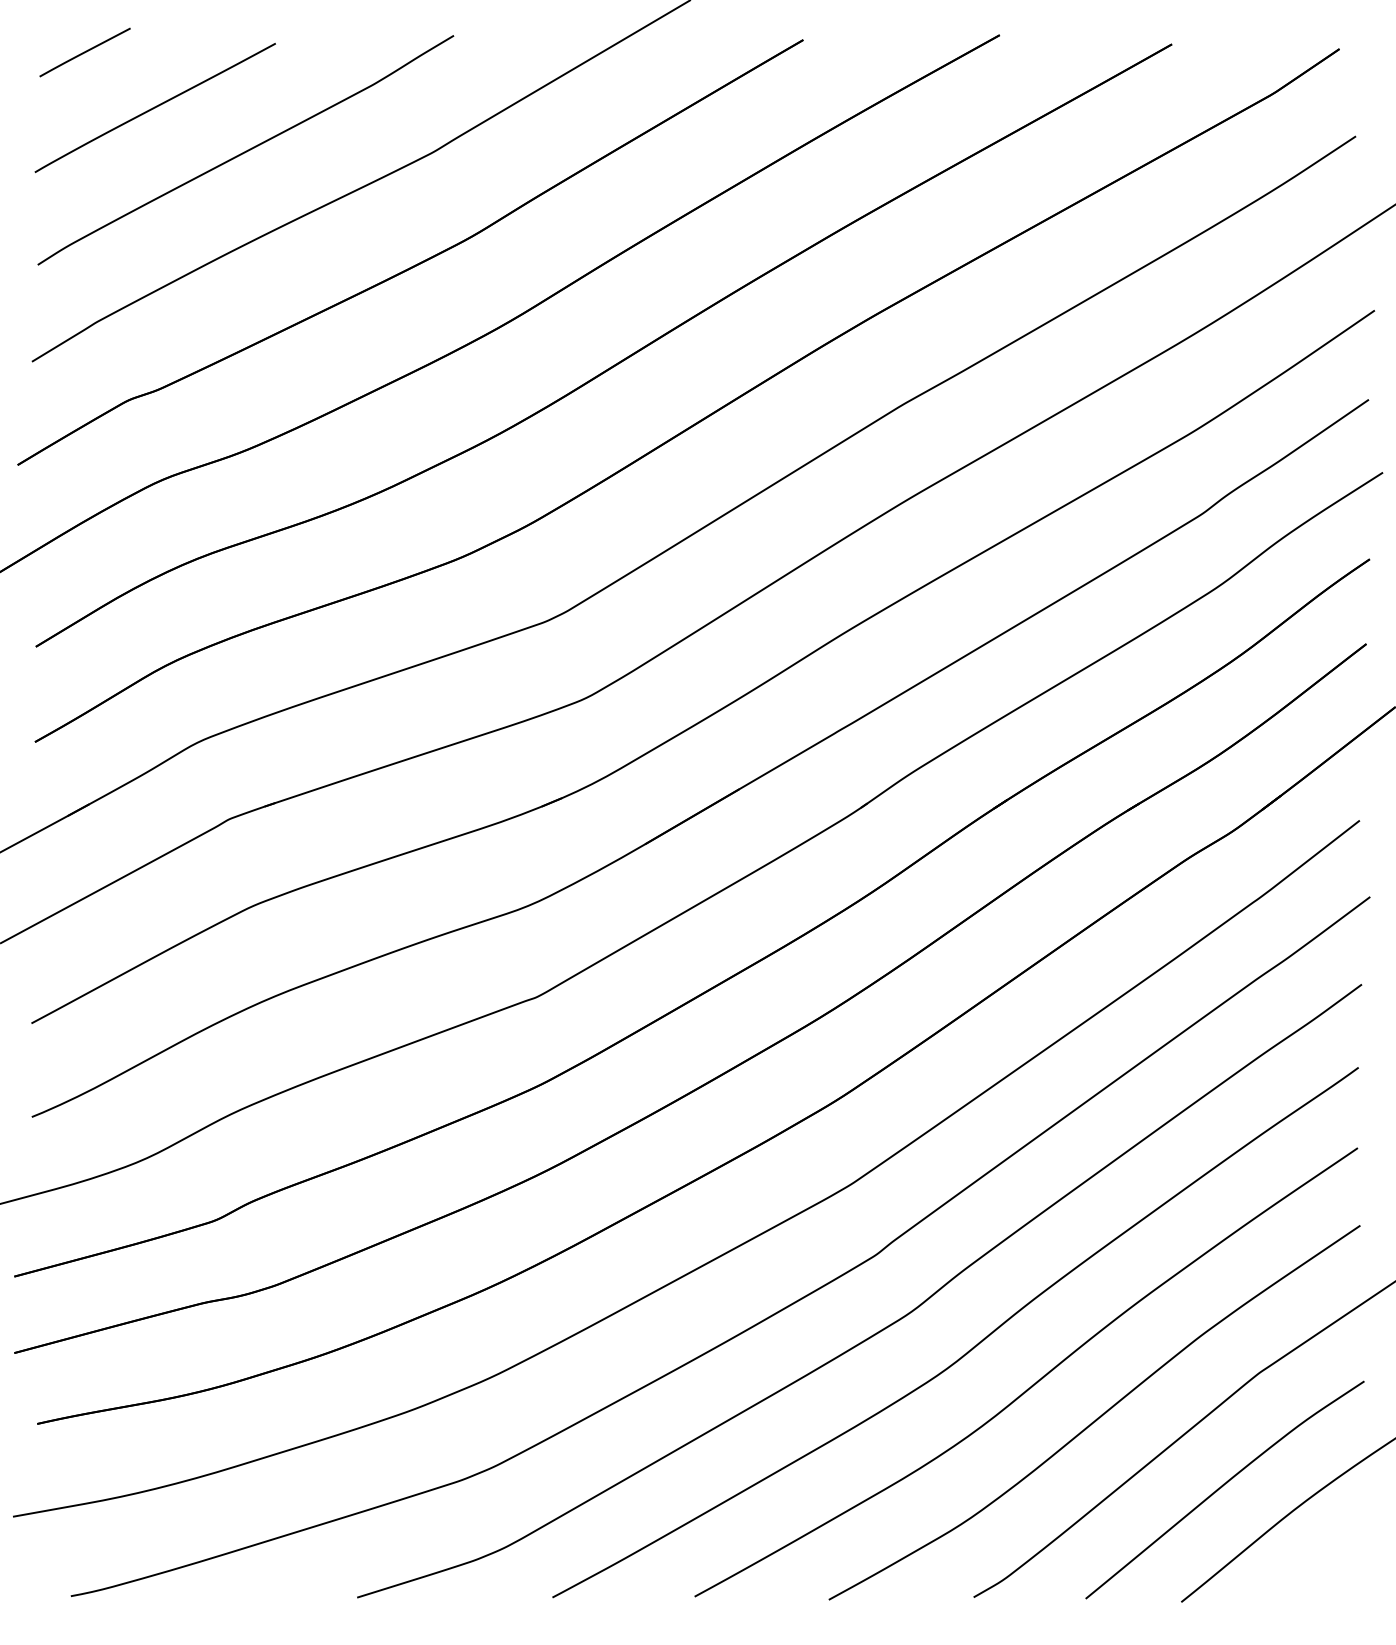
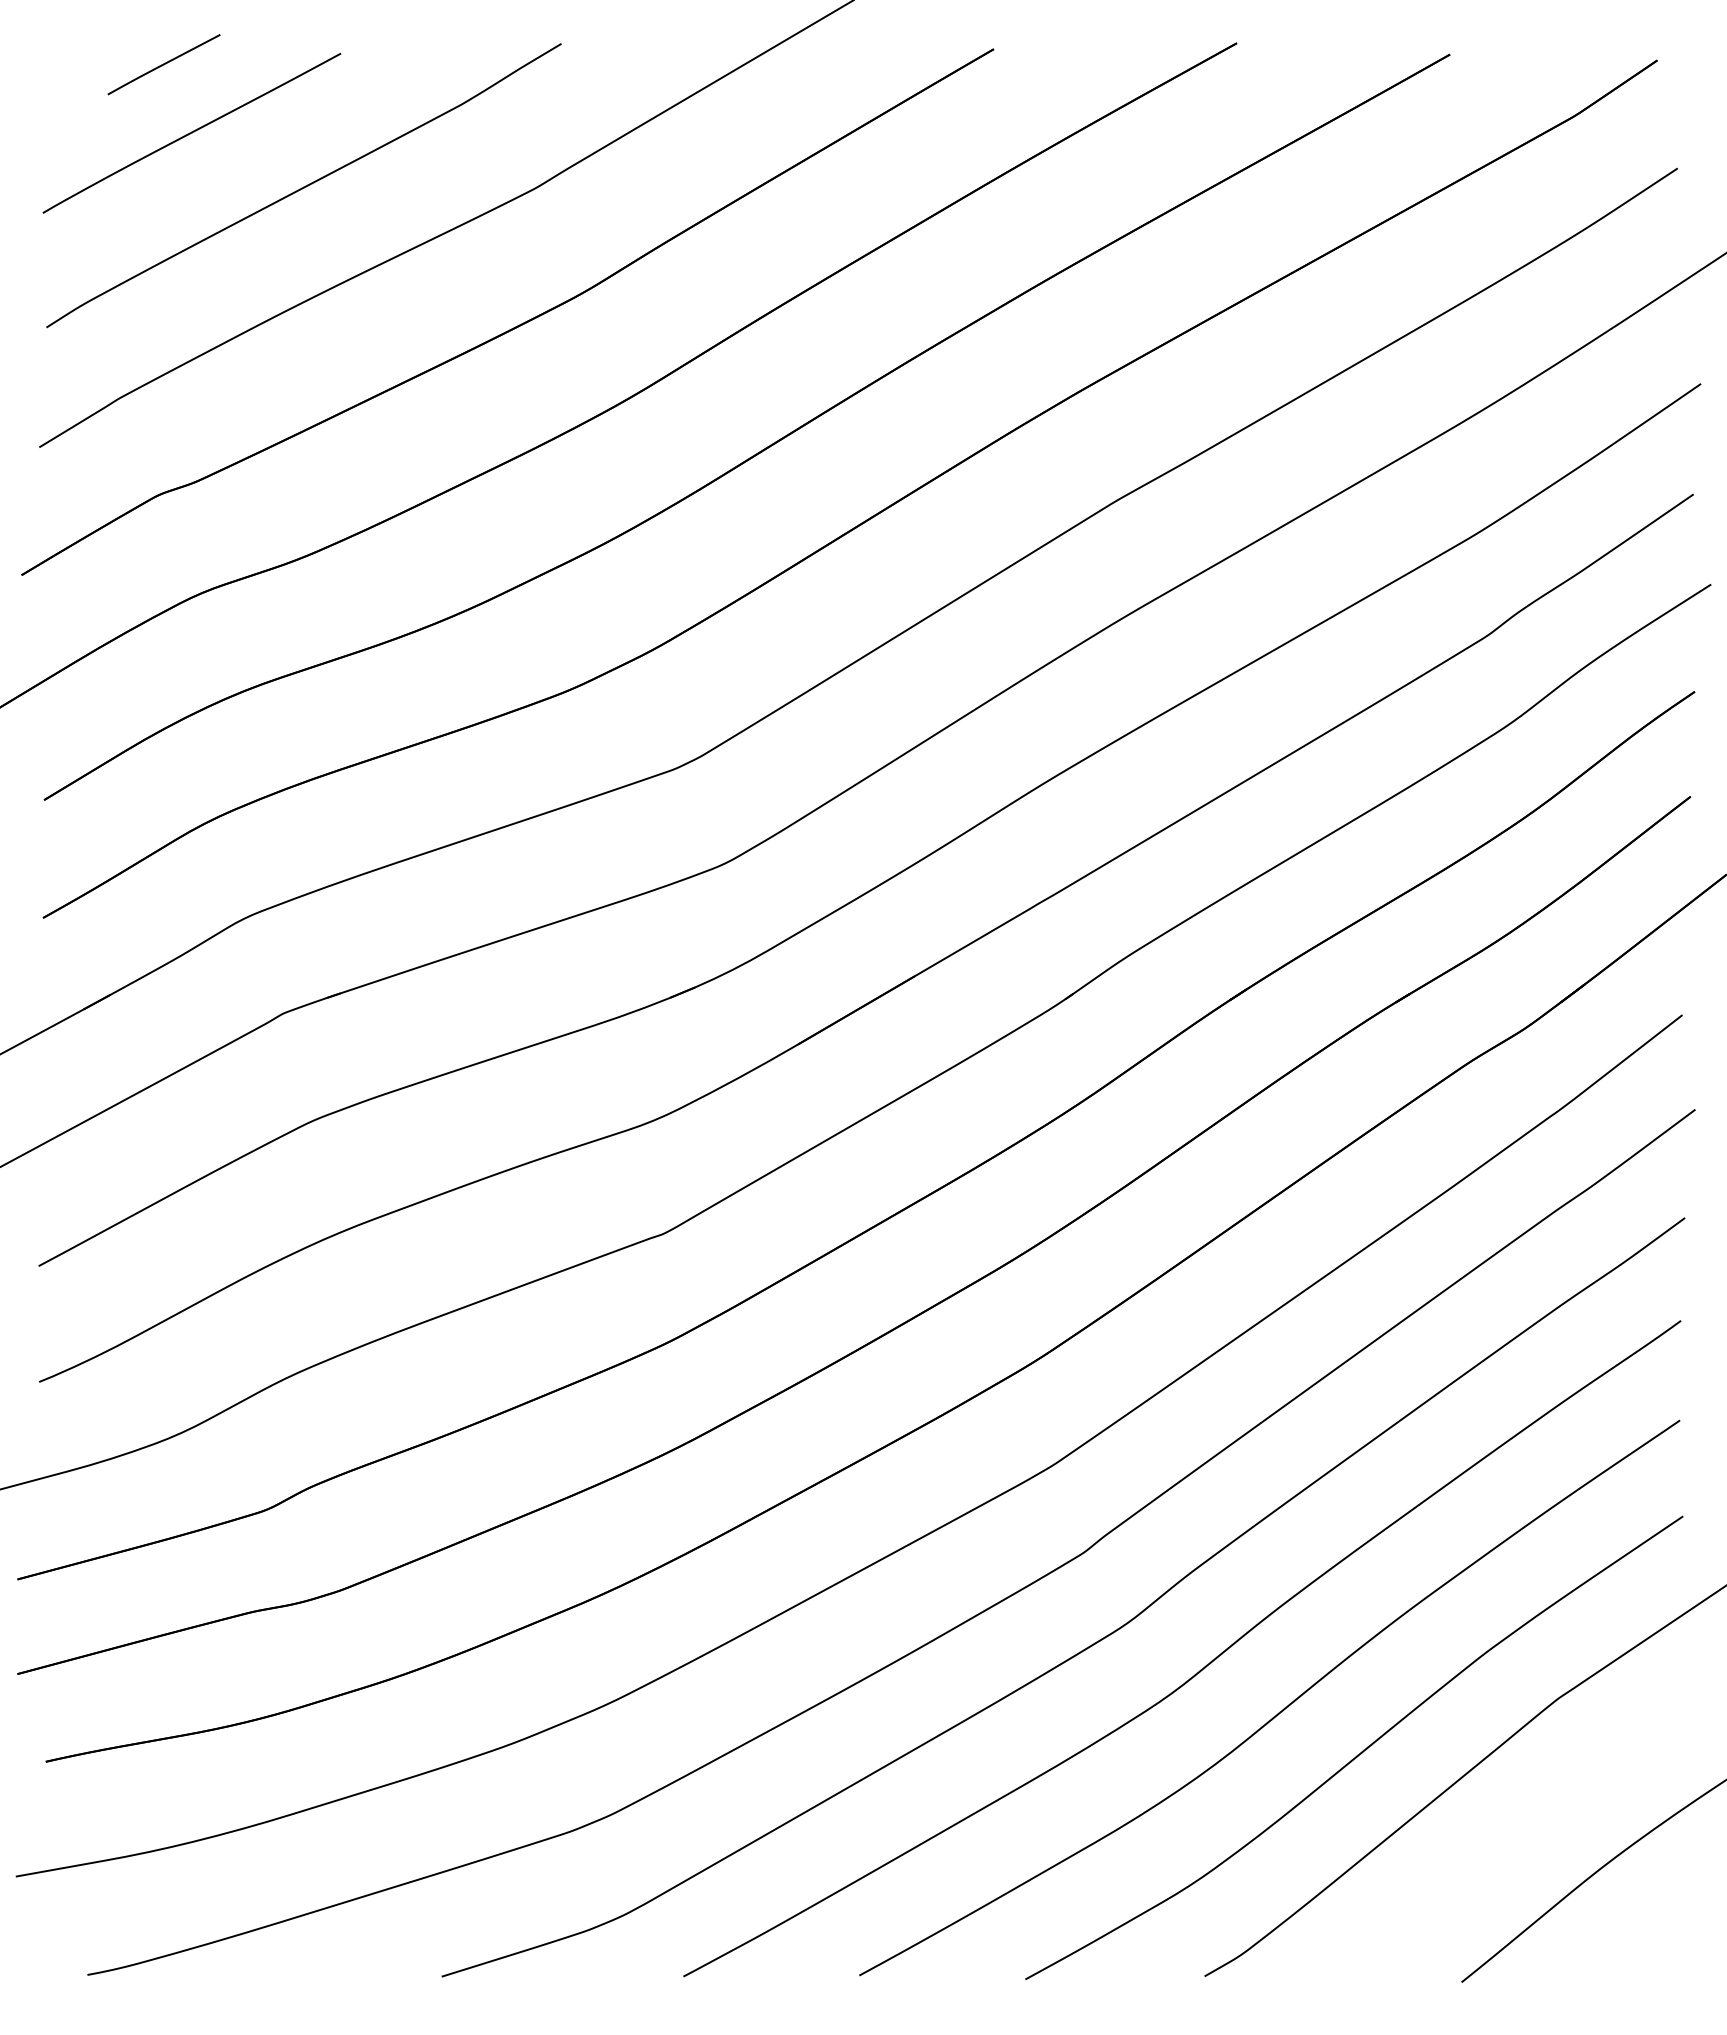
line: (84, 52) -> (163, 64), moved
curve: (1222, 1486) -> (1512, 1839), removed

